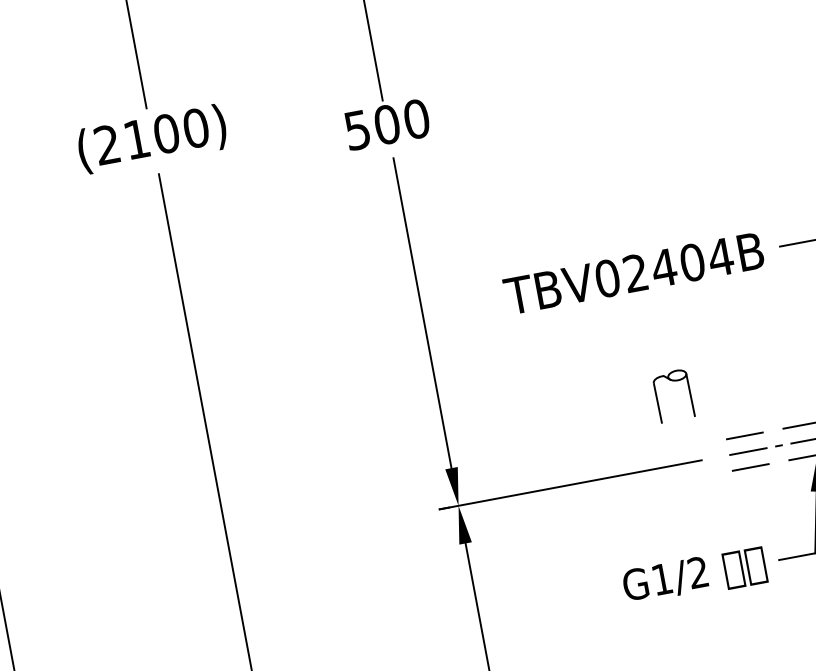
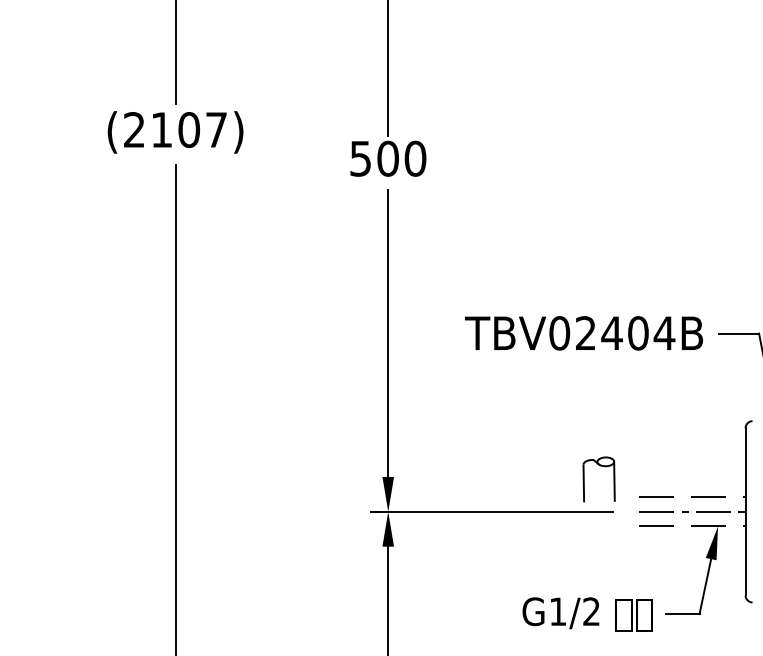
text: (195, 127) -> (216, 129), (2100) -> (2107)
part: (672, 381) -> (600, 466), moved

